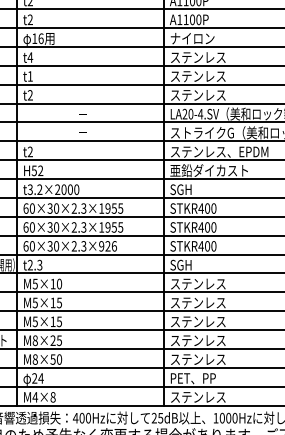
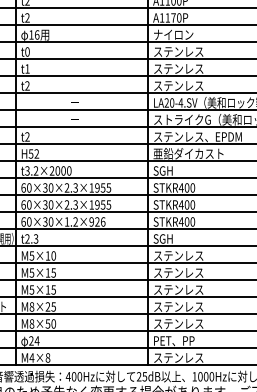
text: (192, 19) -> (173, 17), A1100P -> A1170P
text: (30, 57) -> (27, 51), t4 -> t0
text: (78, 245) -> (70, 221), 60×30×2.3×926 -> 60×30×1.2×926

